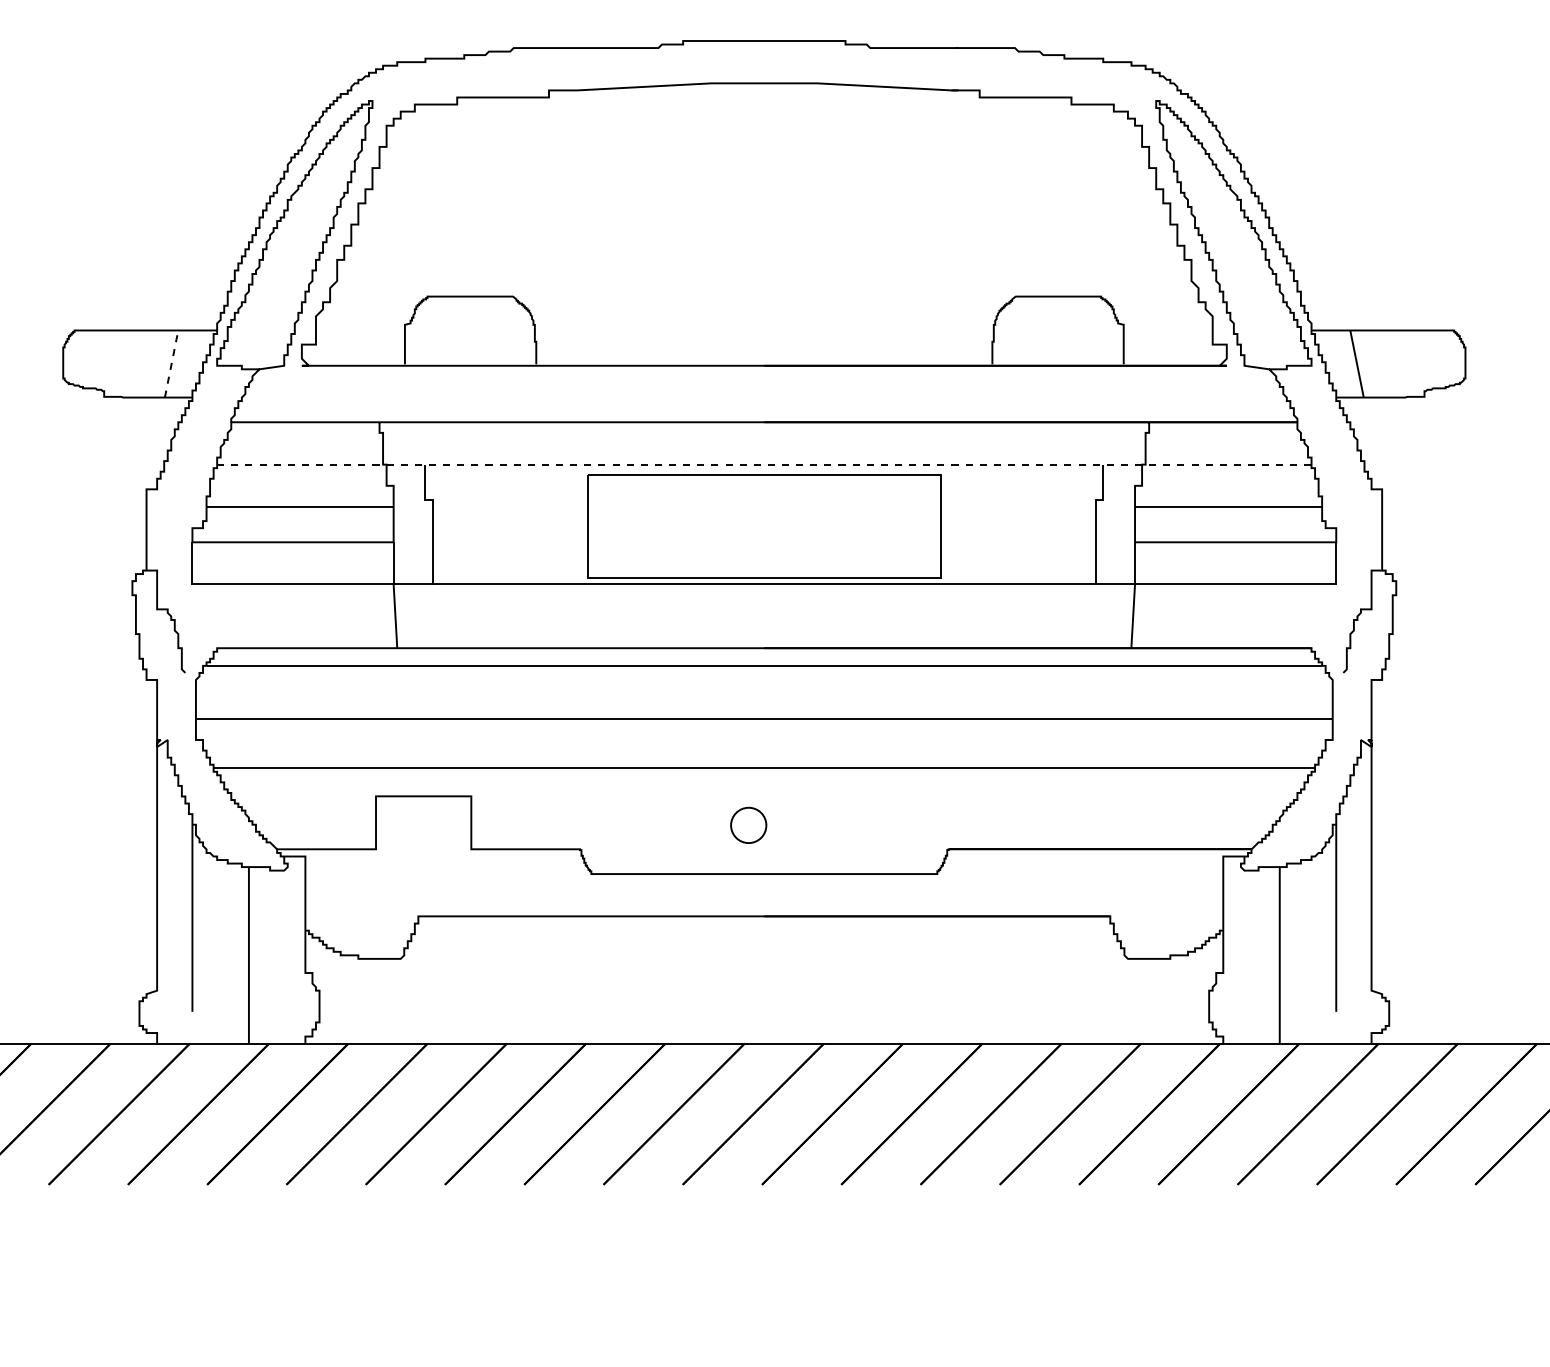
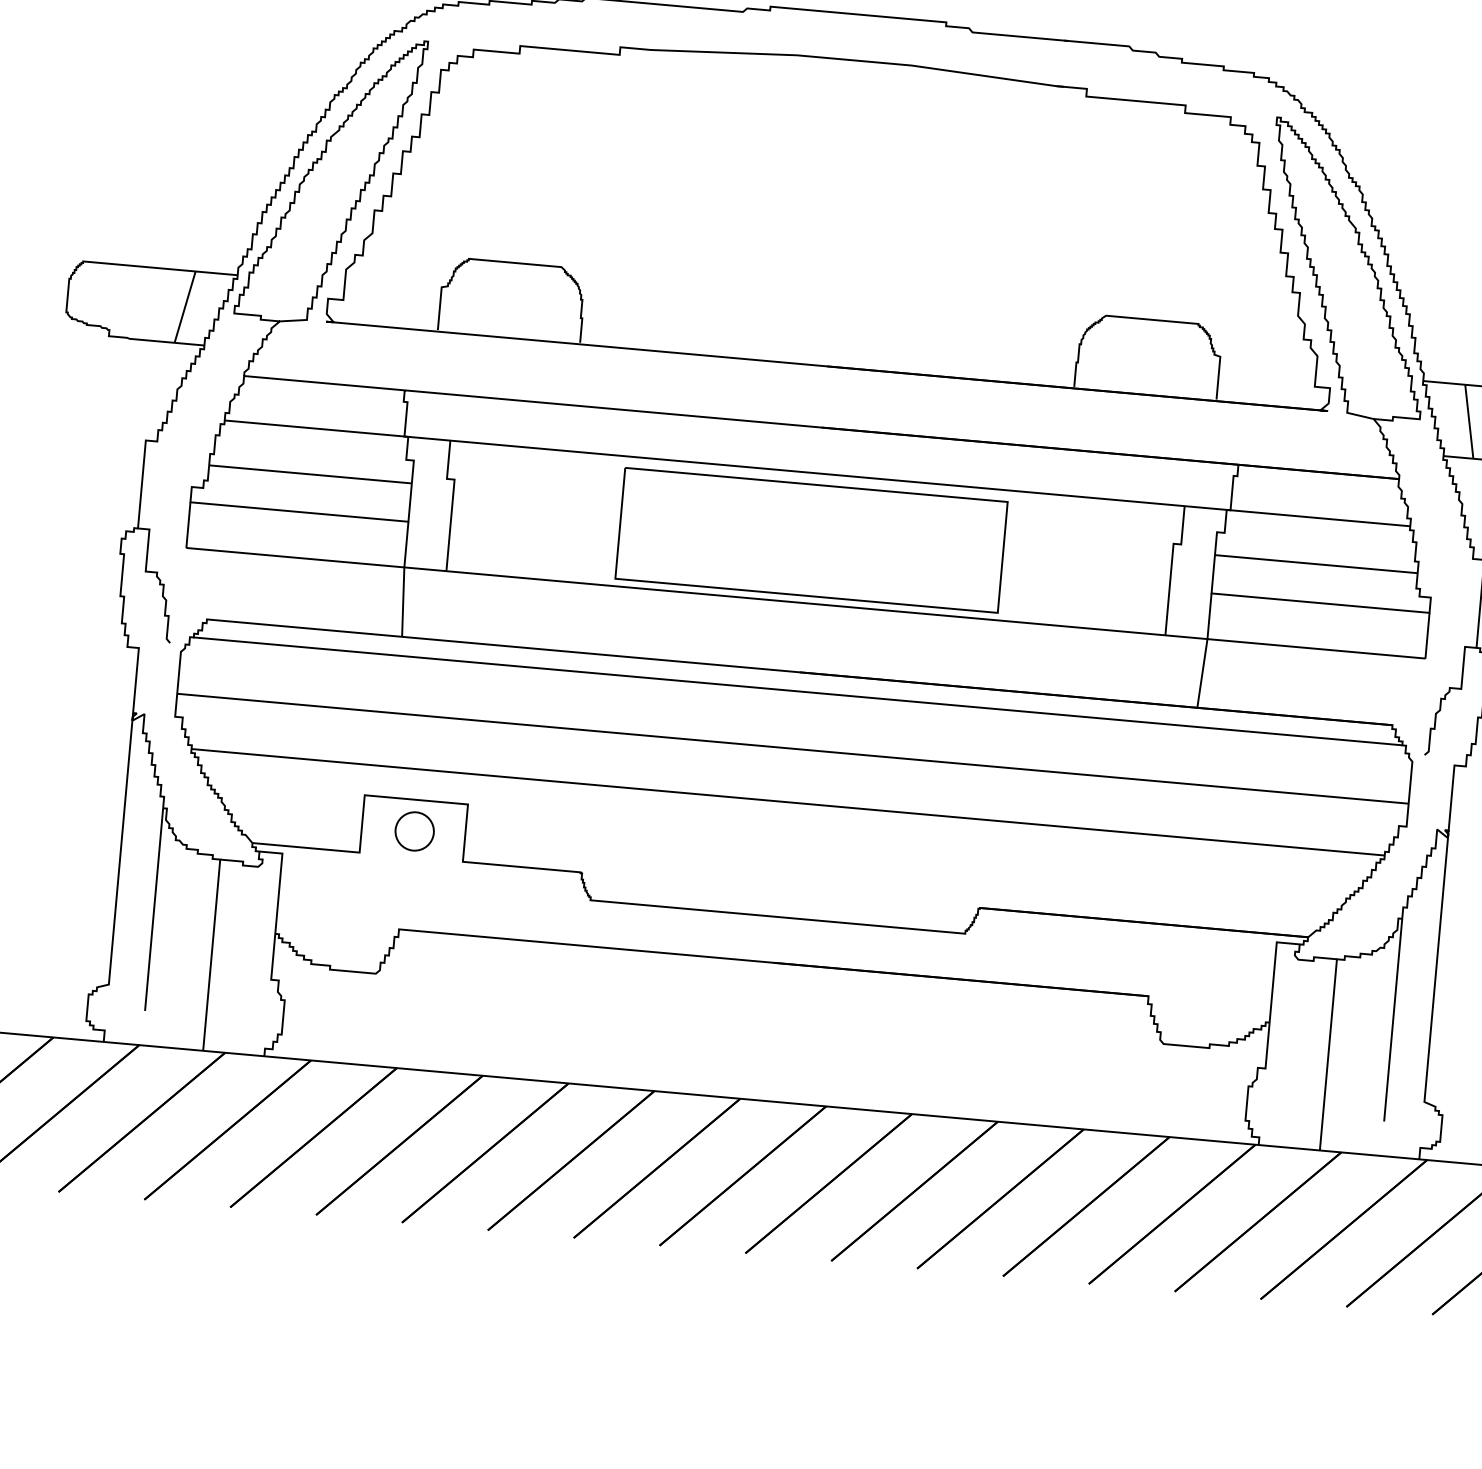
line: (171, 363) -> (185, 306), dashed -> solid
line: (764, 464) -> (817, 473), dashed -> solid
circle: (748, 824) -> (414, 830), moved

